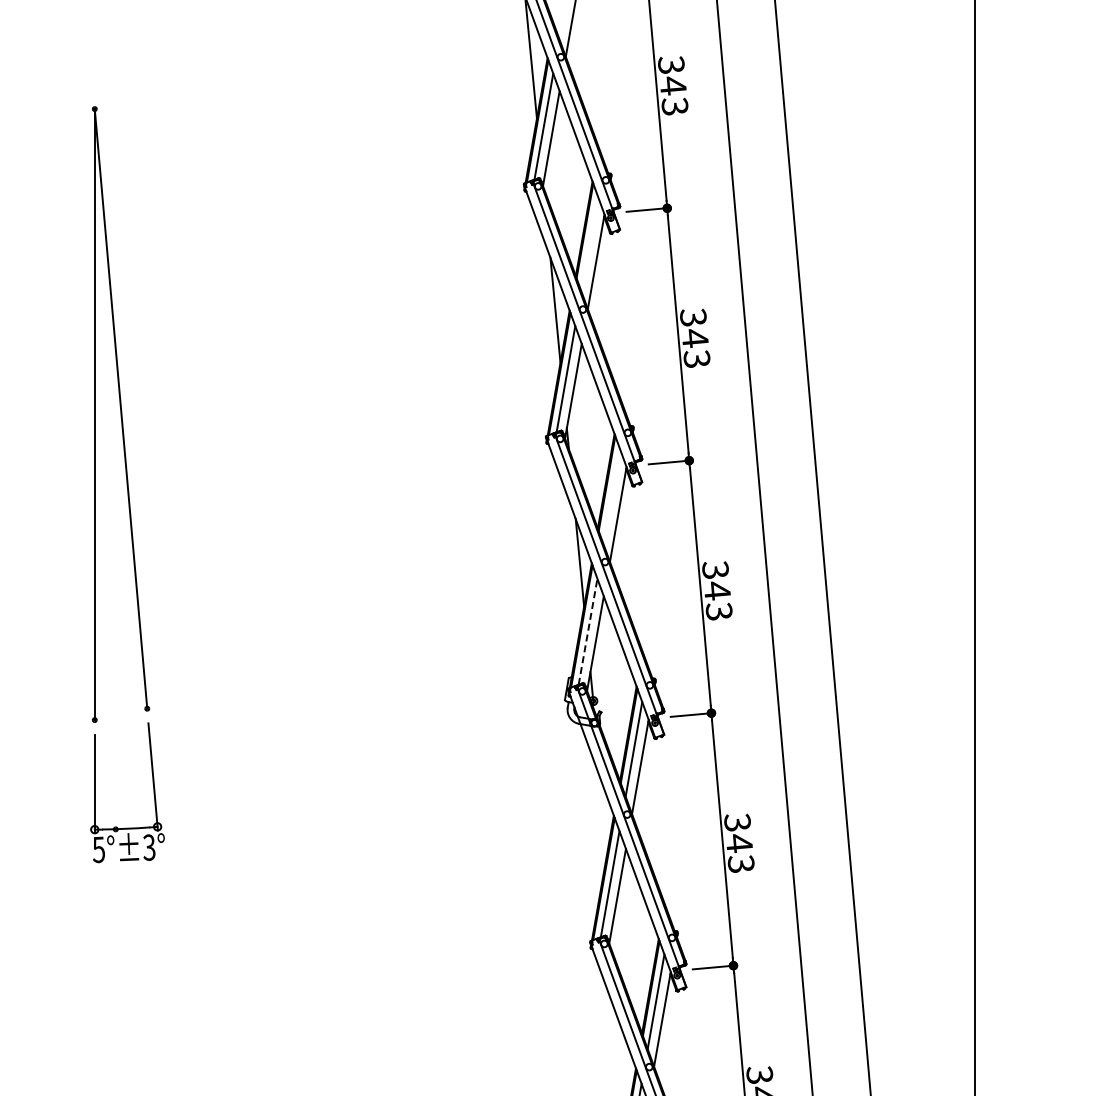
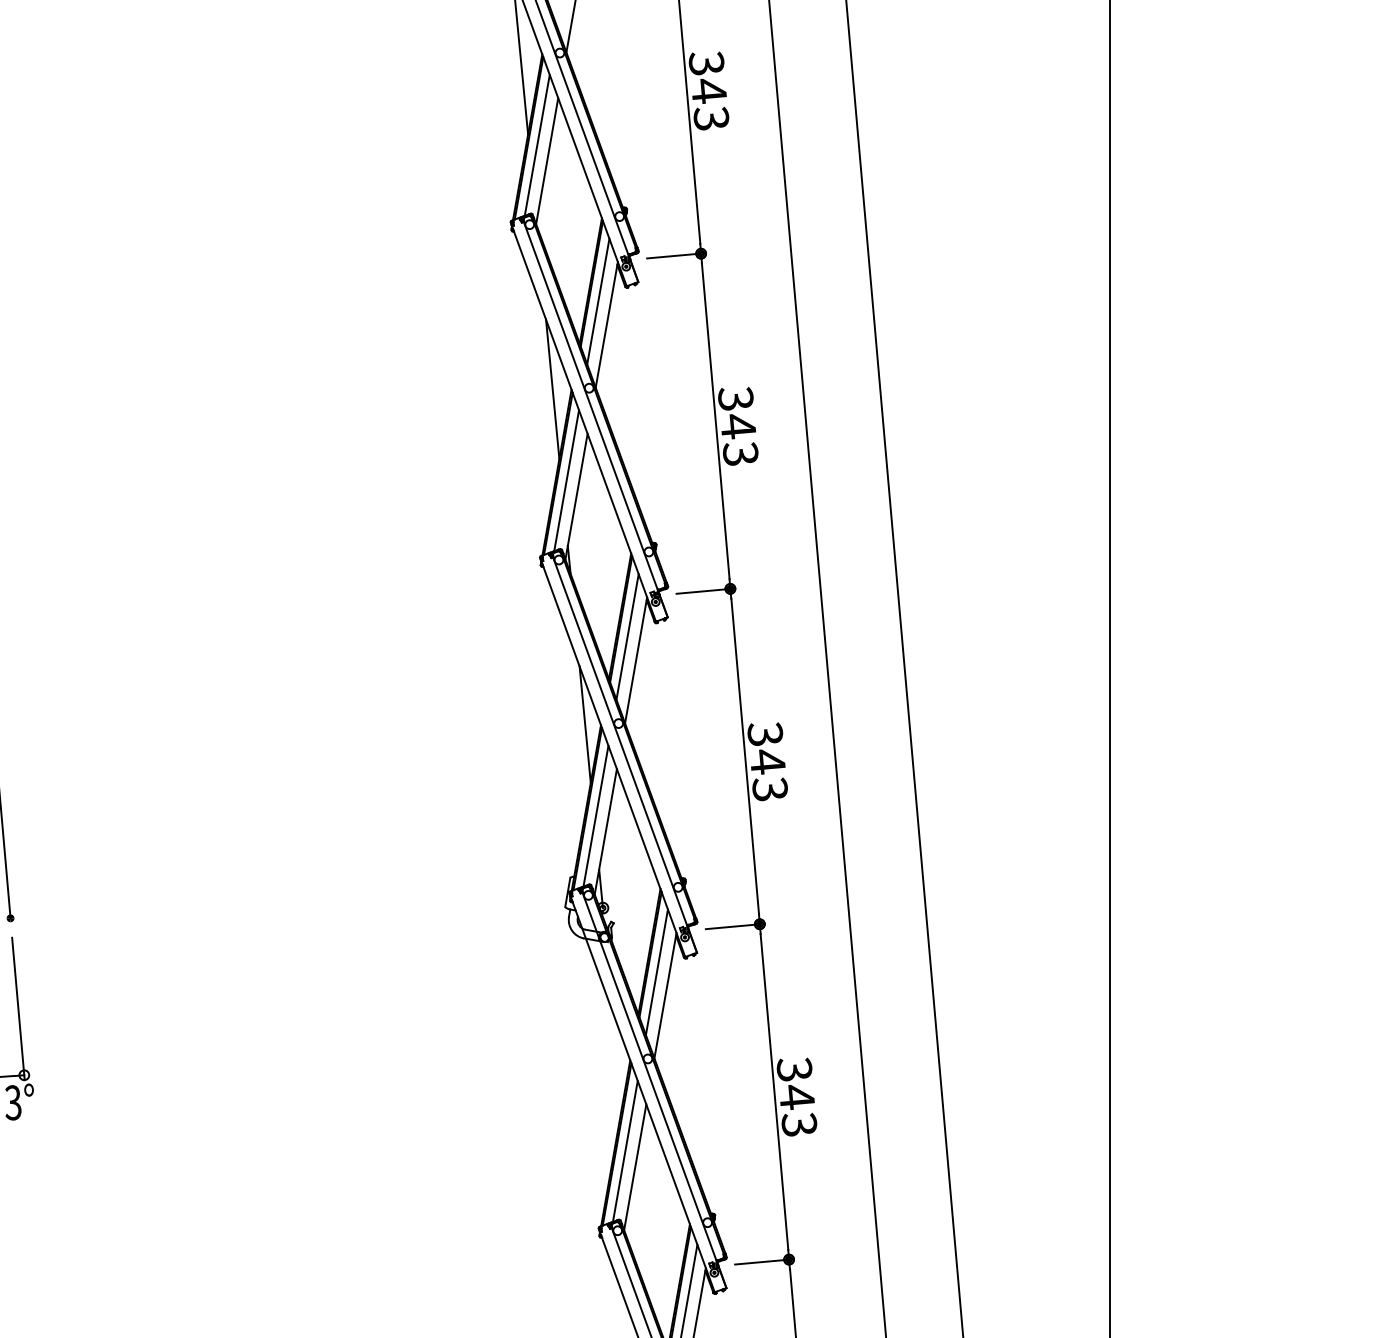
line: (589, 244) -> (597, 301), added
line: (611, 496) -> (627, 636), added
line: (588, 631) -> (596, 815), dashed -> solid

